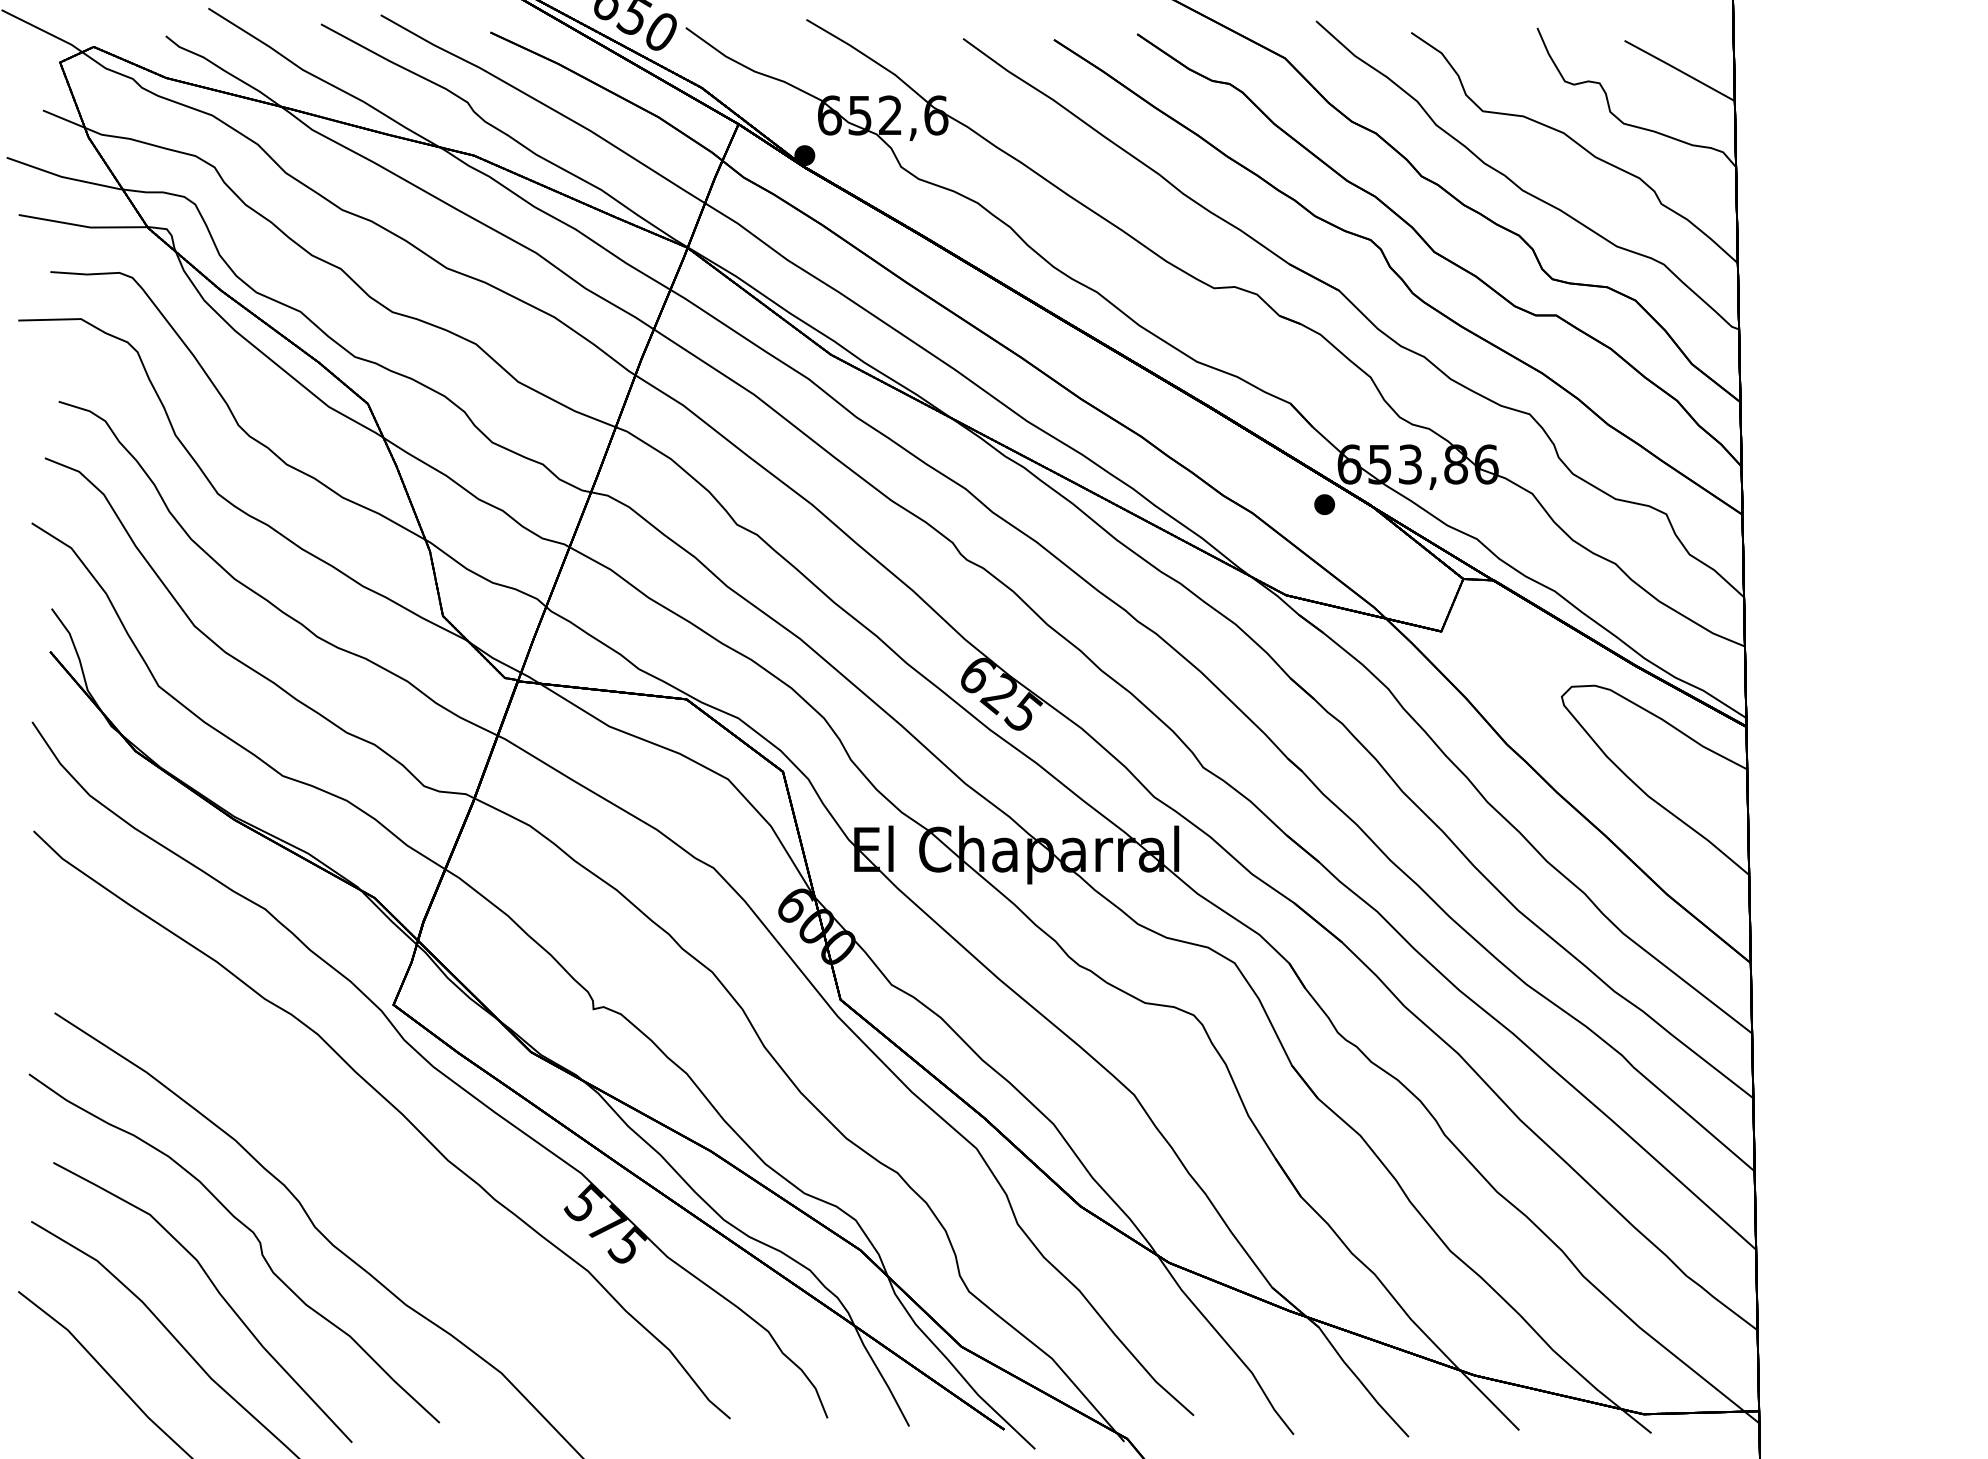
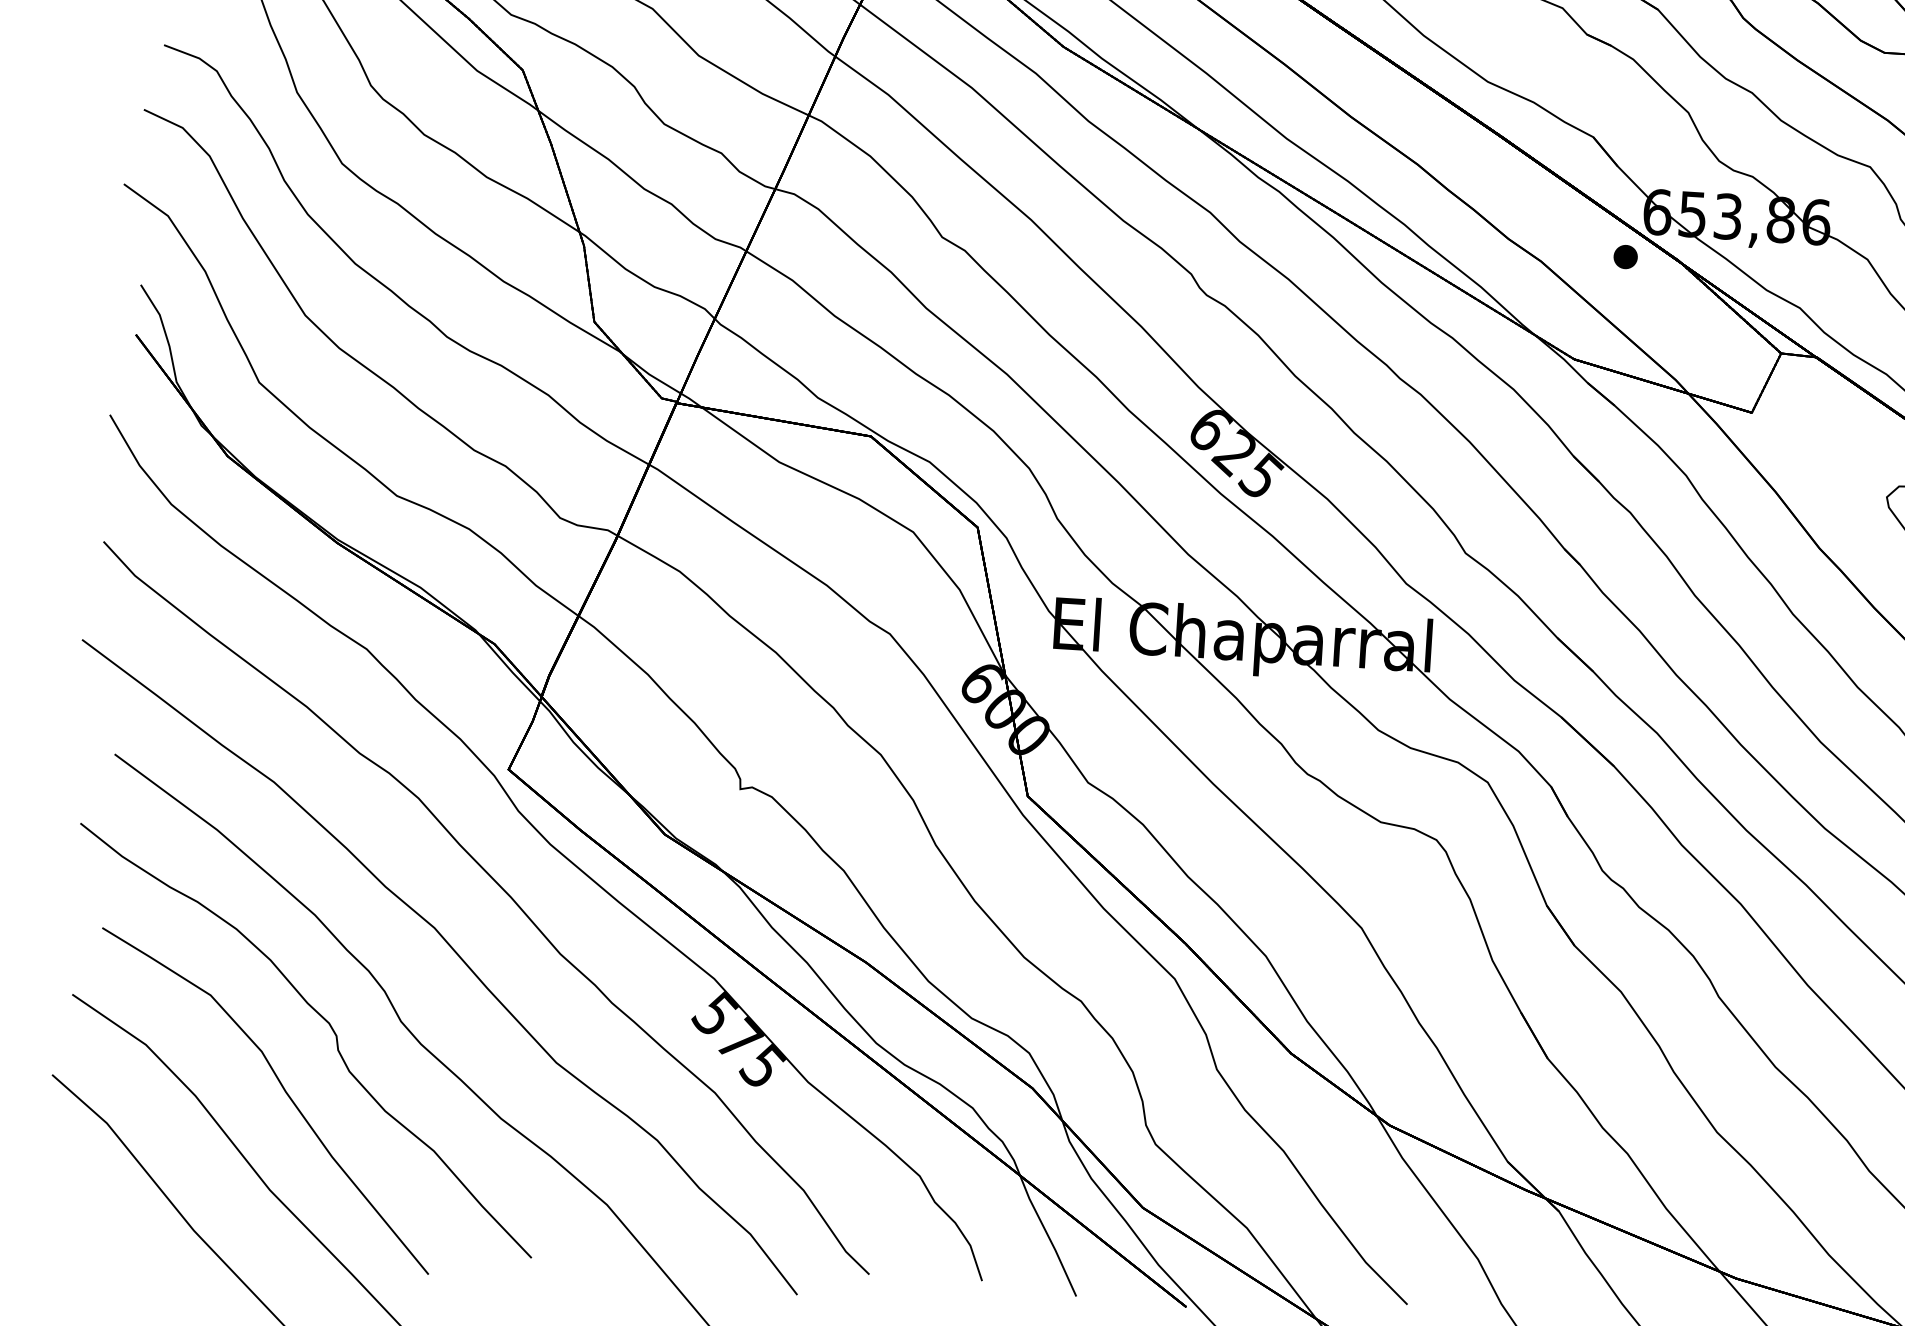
part: (357, 1165) -> (455, 953), added

